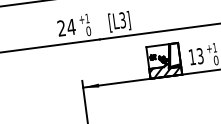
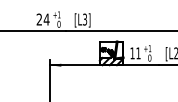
text: (200, 56) -> (138, 53), 13 -> 11

